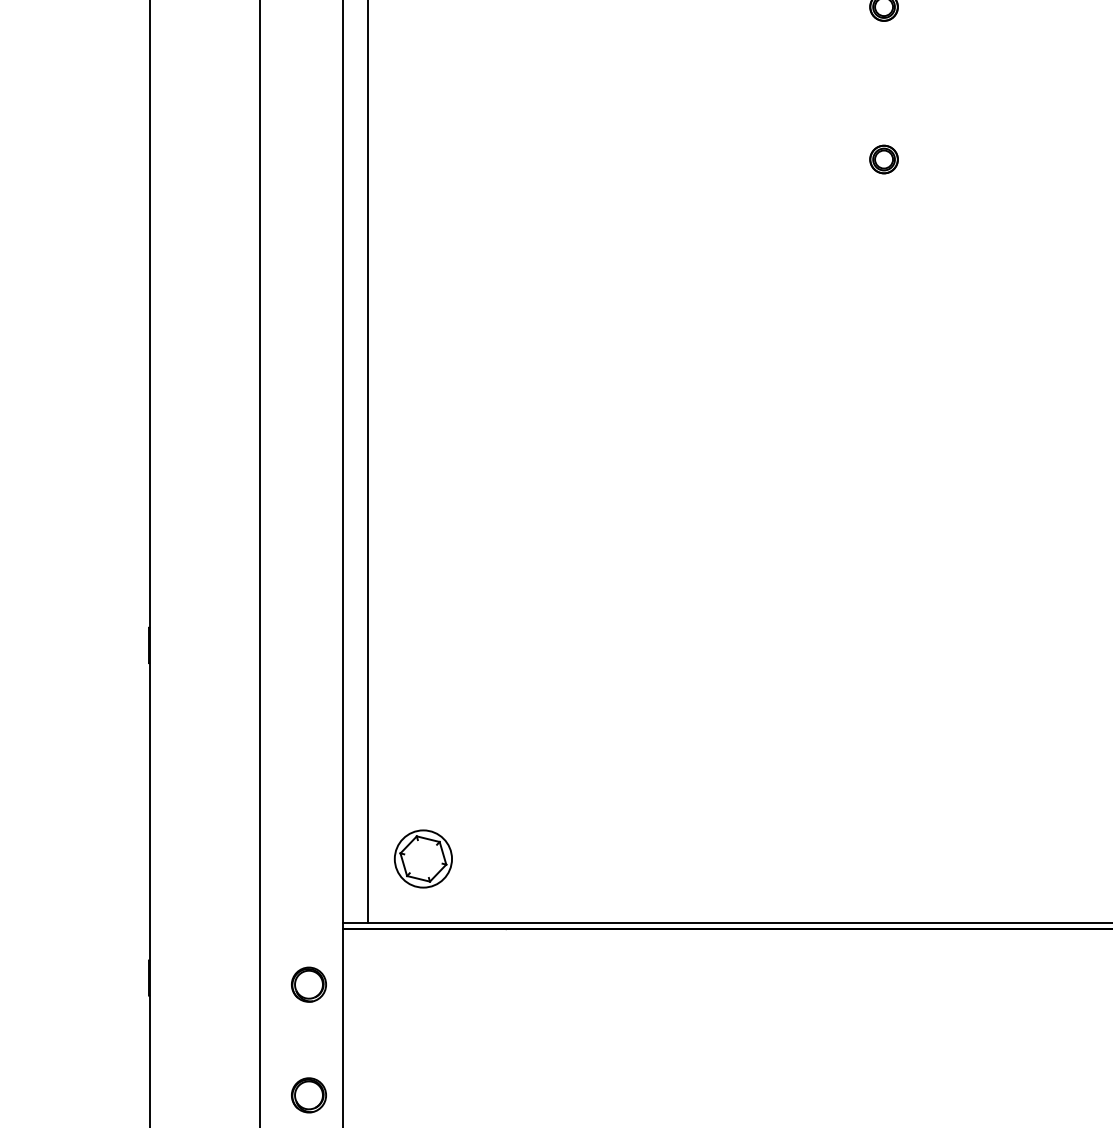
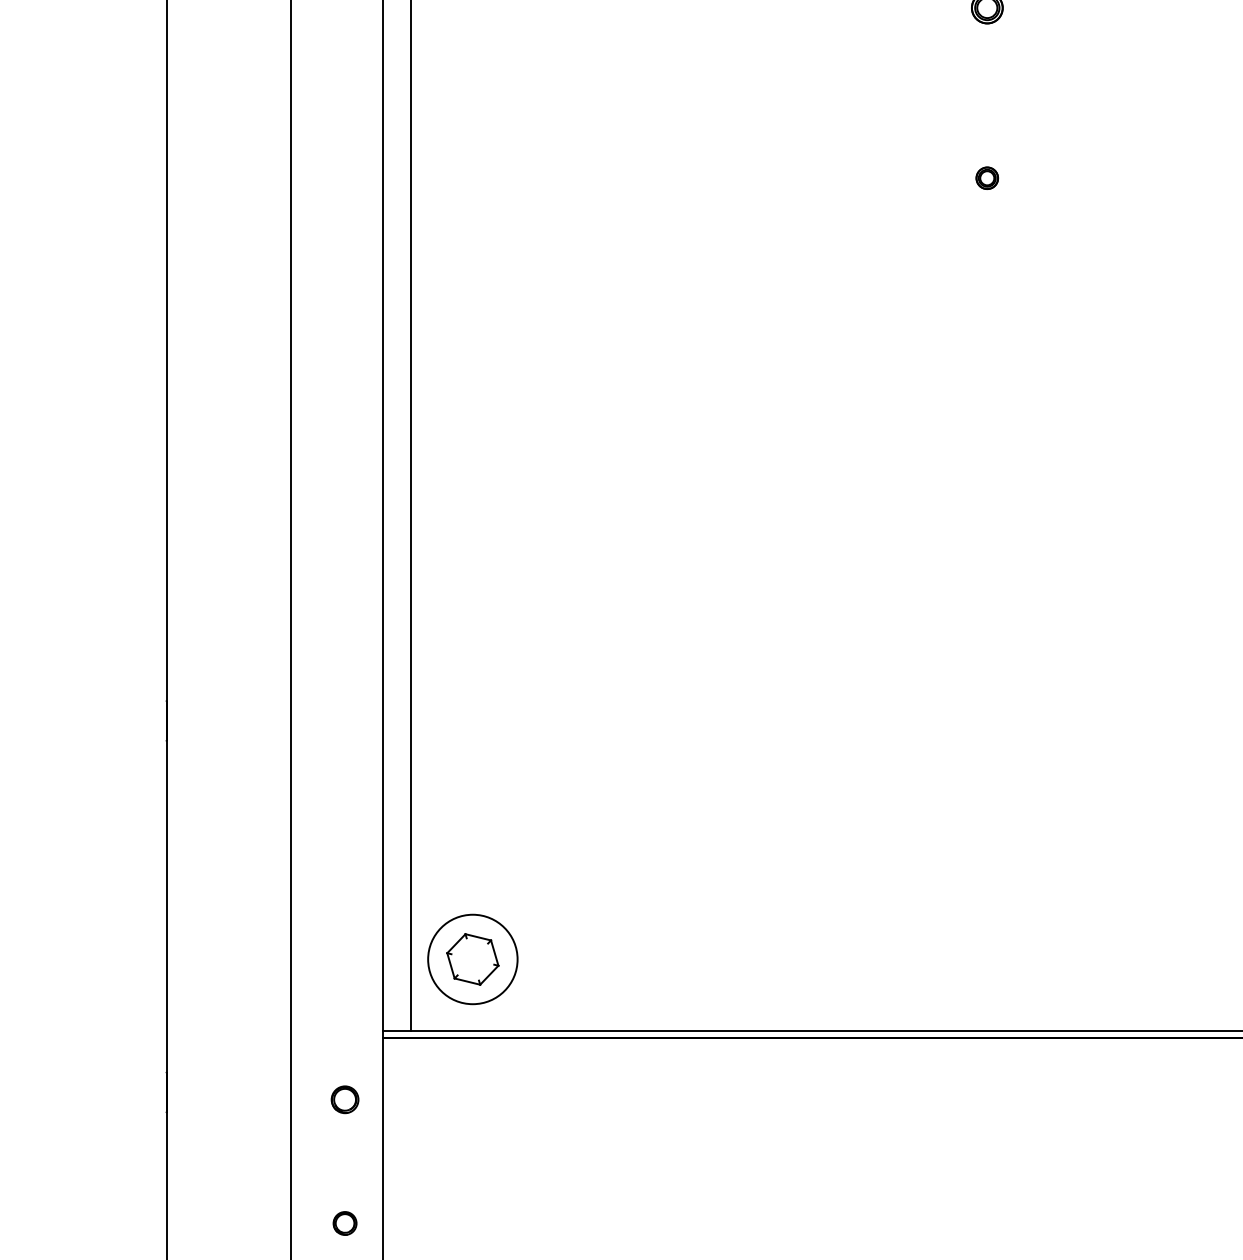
part: (883, 159) -> (986, 178), size x0.7
circle: (423, 858) -> (472, 958), size x1.4
part: (308, 984) -> (344, 1099), size x0.7
part: (308, 1095) -> (344, 1223), size x0.6

